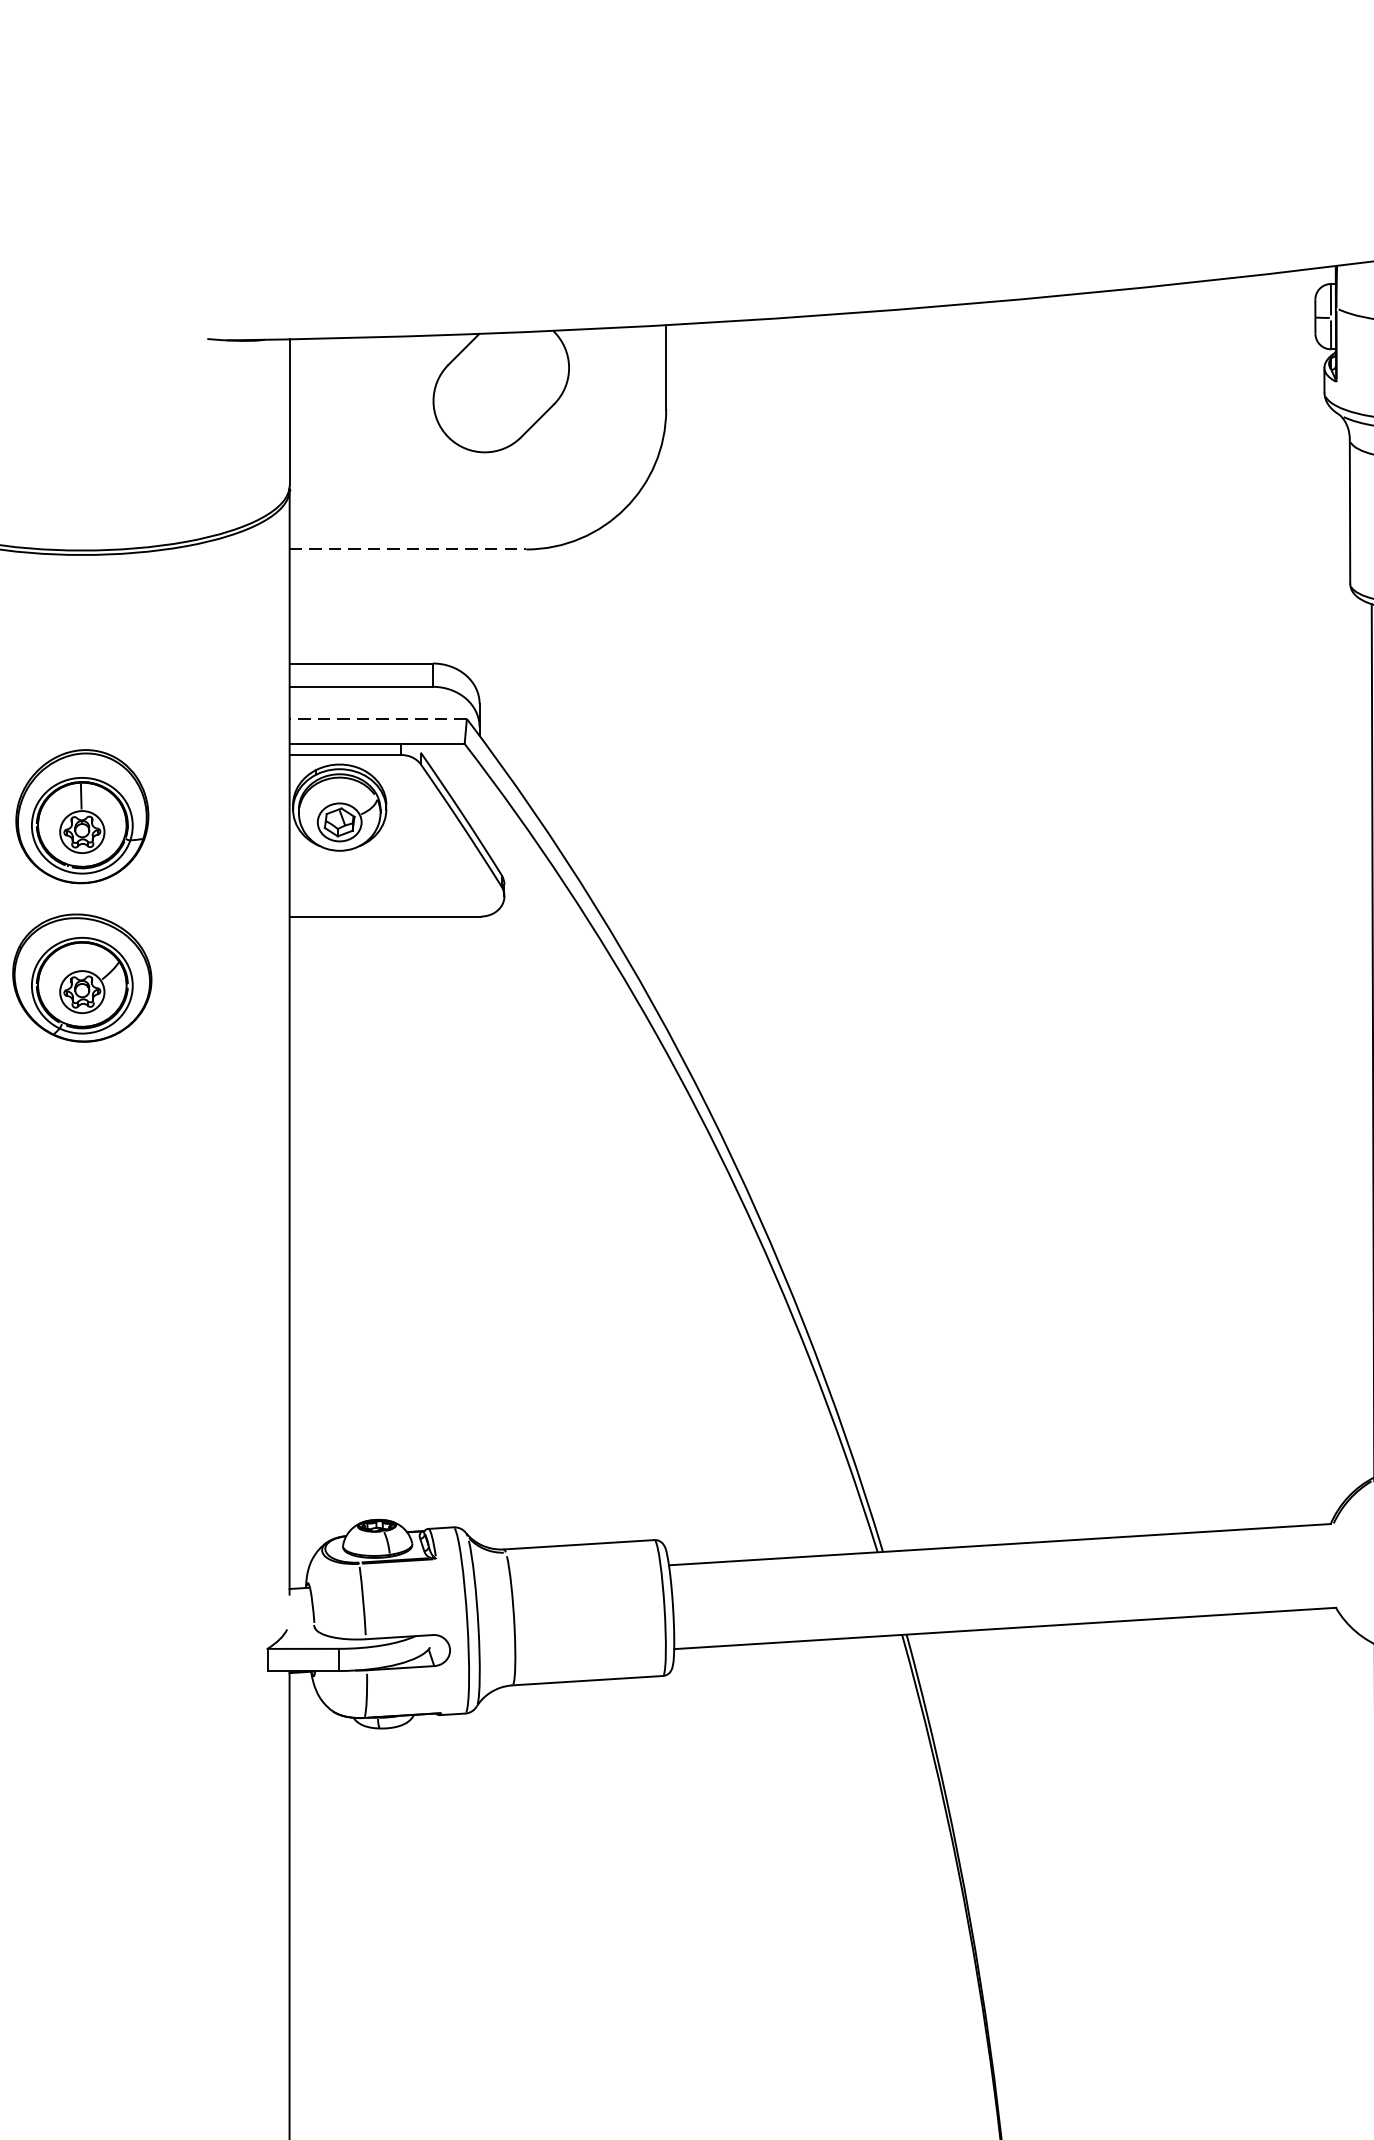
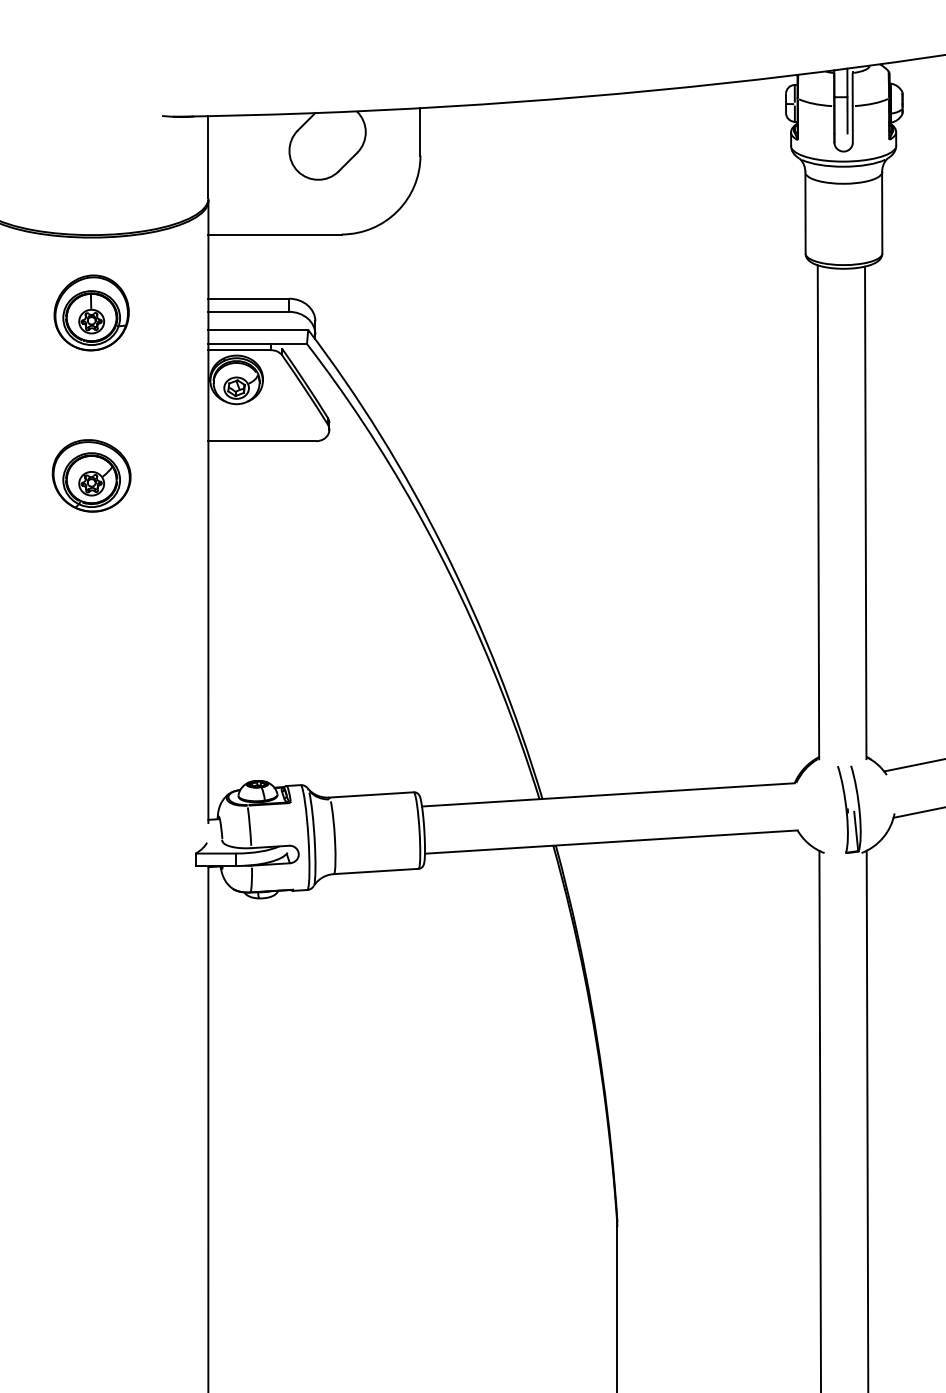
line: (408, 549) -> (275, 234), dashed -> solid
line: (378, 718) -> (258, 329), dashed -> solid
part: (81, 815) -> (91, 312), moved

